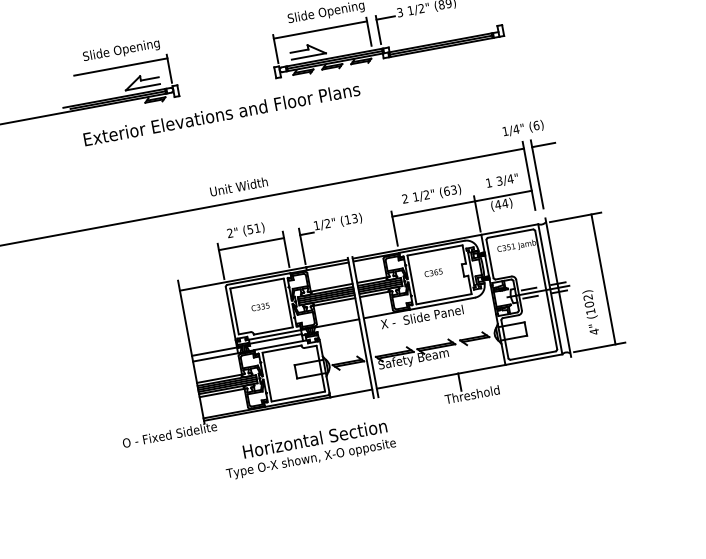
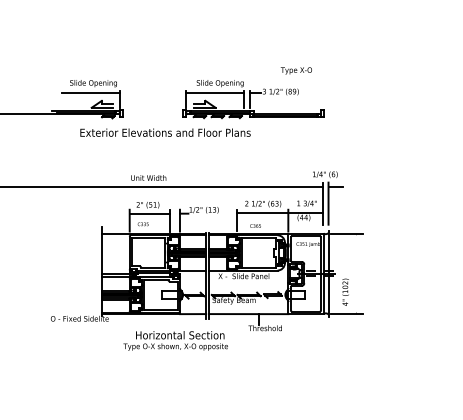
text: (221, 113) -> (165, 132), moved
text: (433, 271) -> (255, 225), moved
line: (603, 278) -> (356, 273), removed
text: (259, 307) -> (142, 224), moved
text: (308, 448) -> (175, 340), moved

